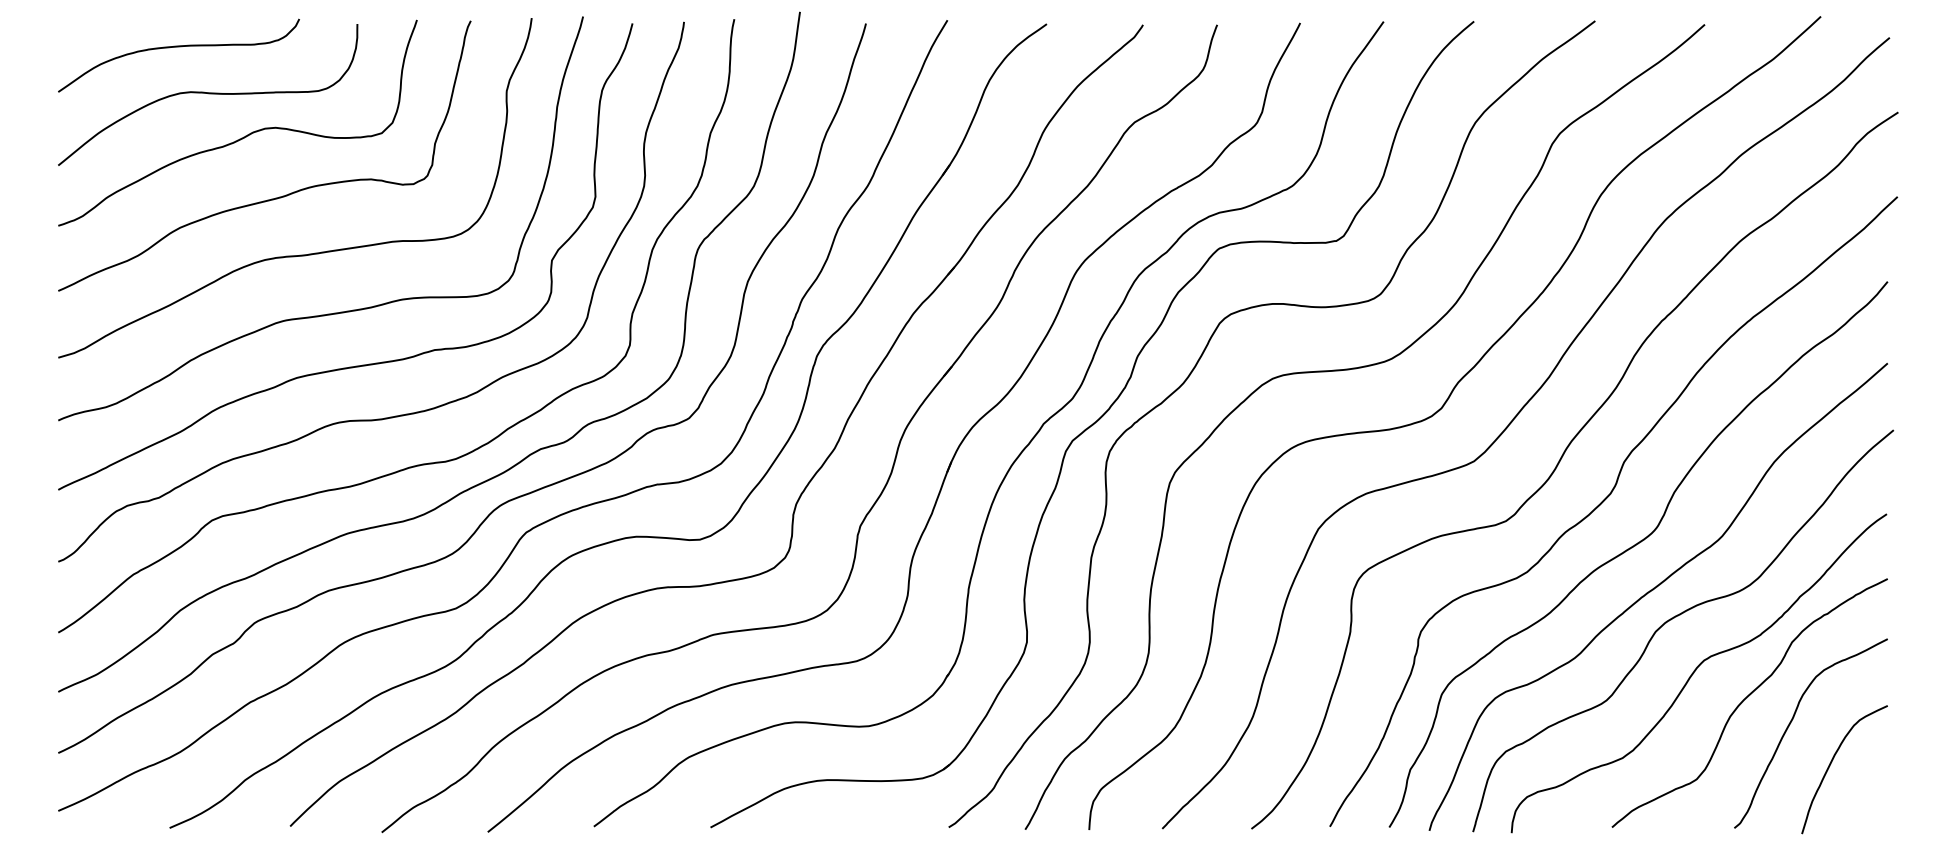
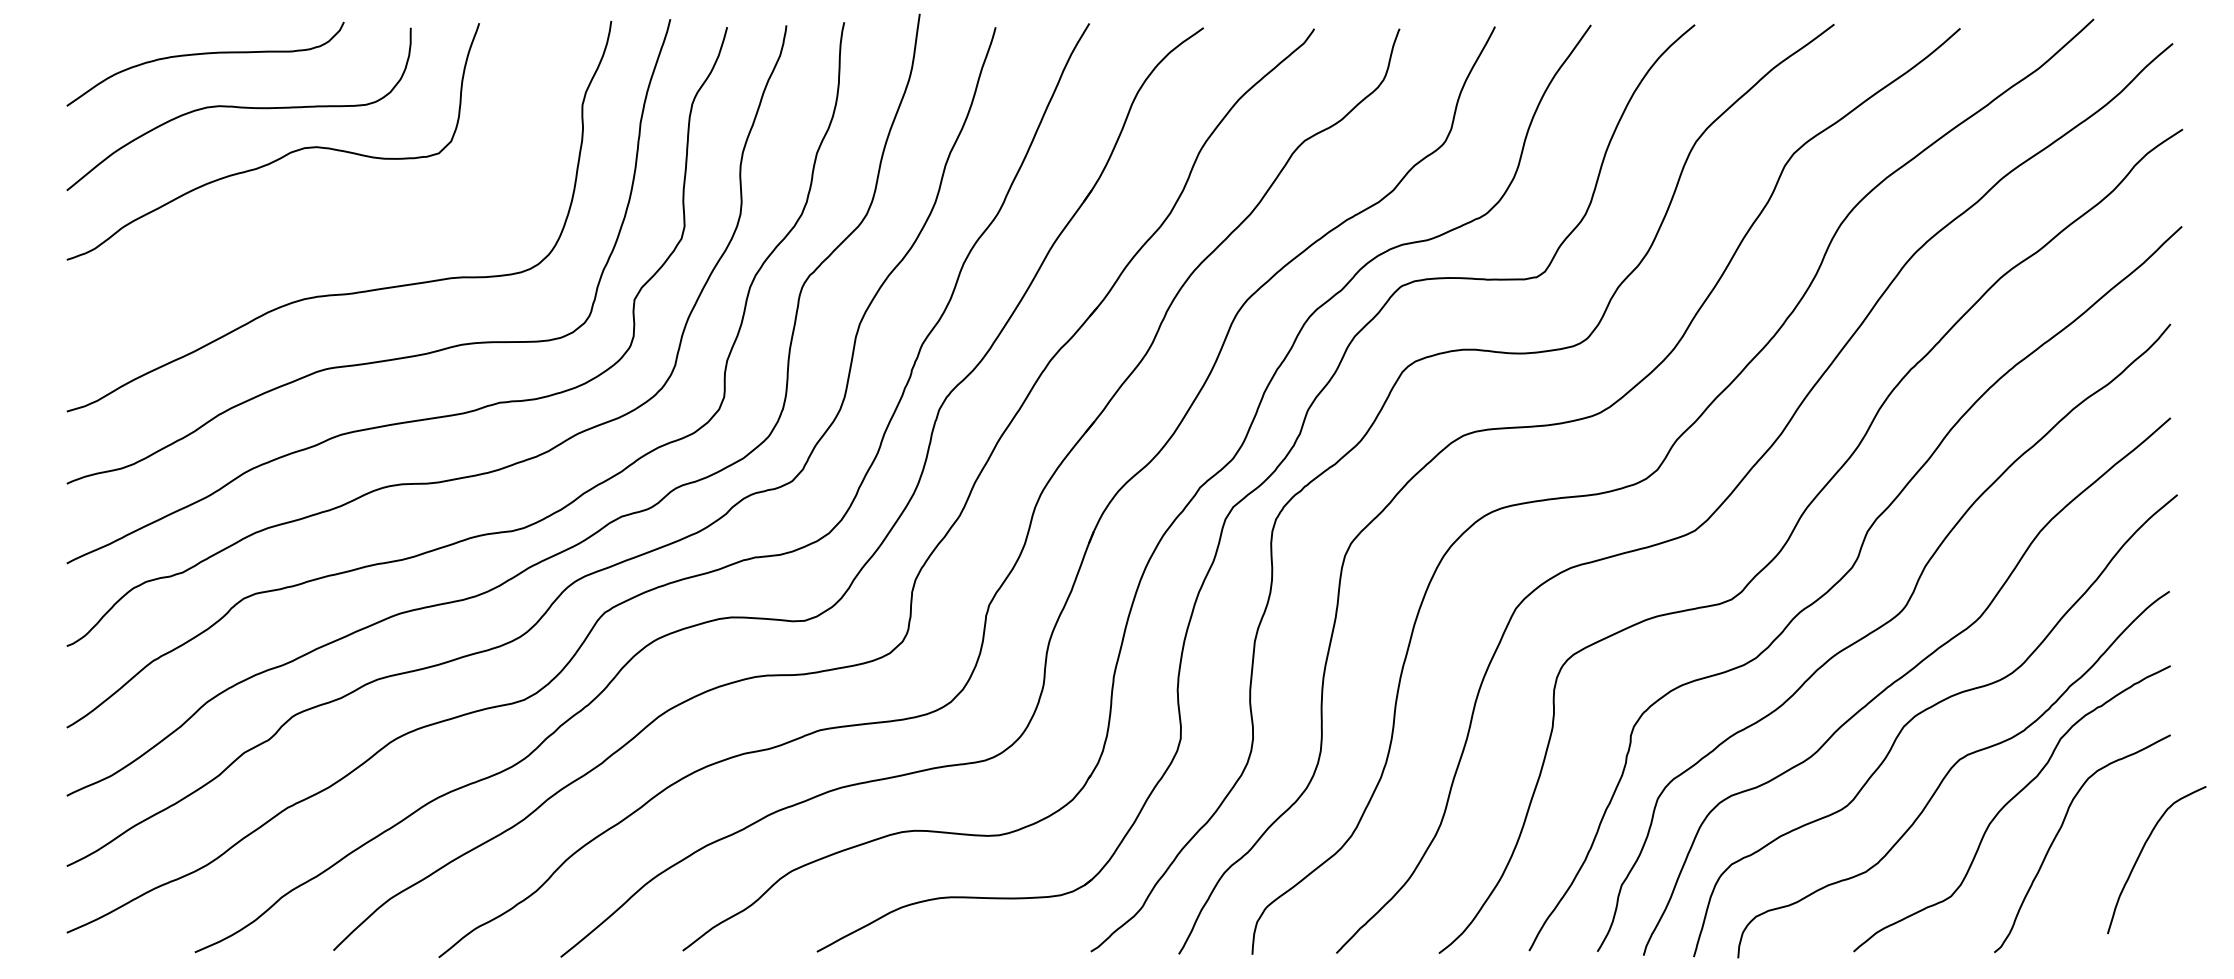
curve: (275, 197) -> (316, 227), removed
curve: (1832, 762) -> (2142, 851), moved

